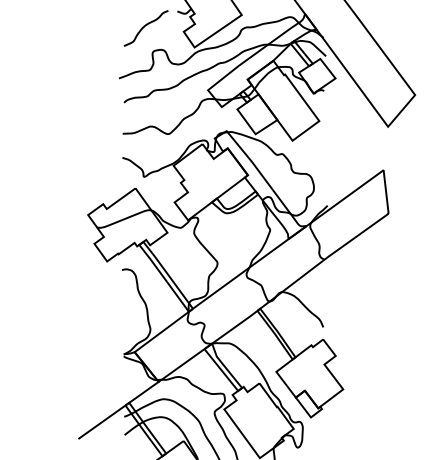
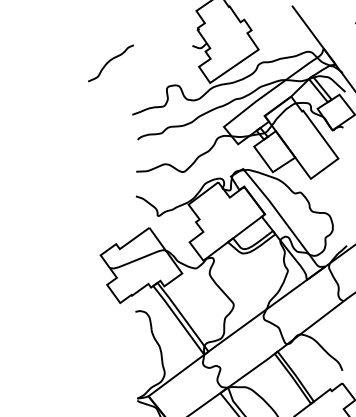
curve: (144, 27) -> (109, 62), moved

